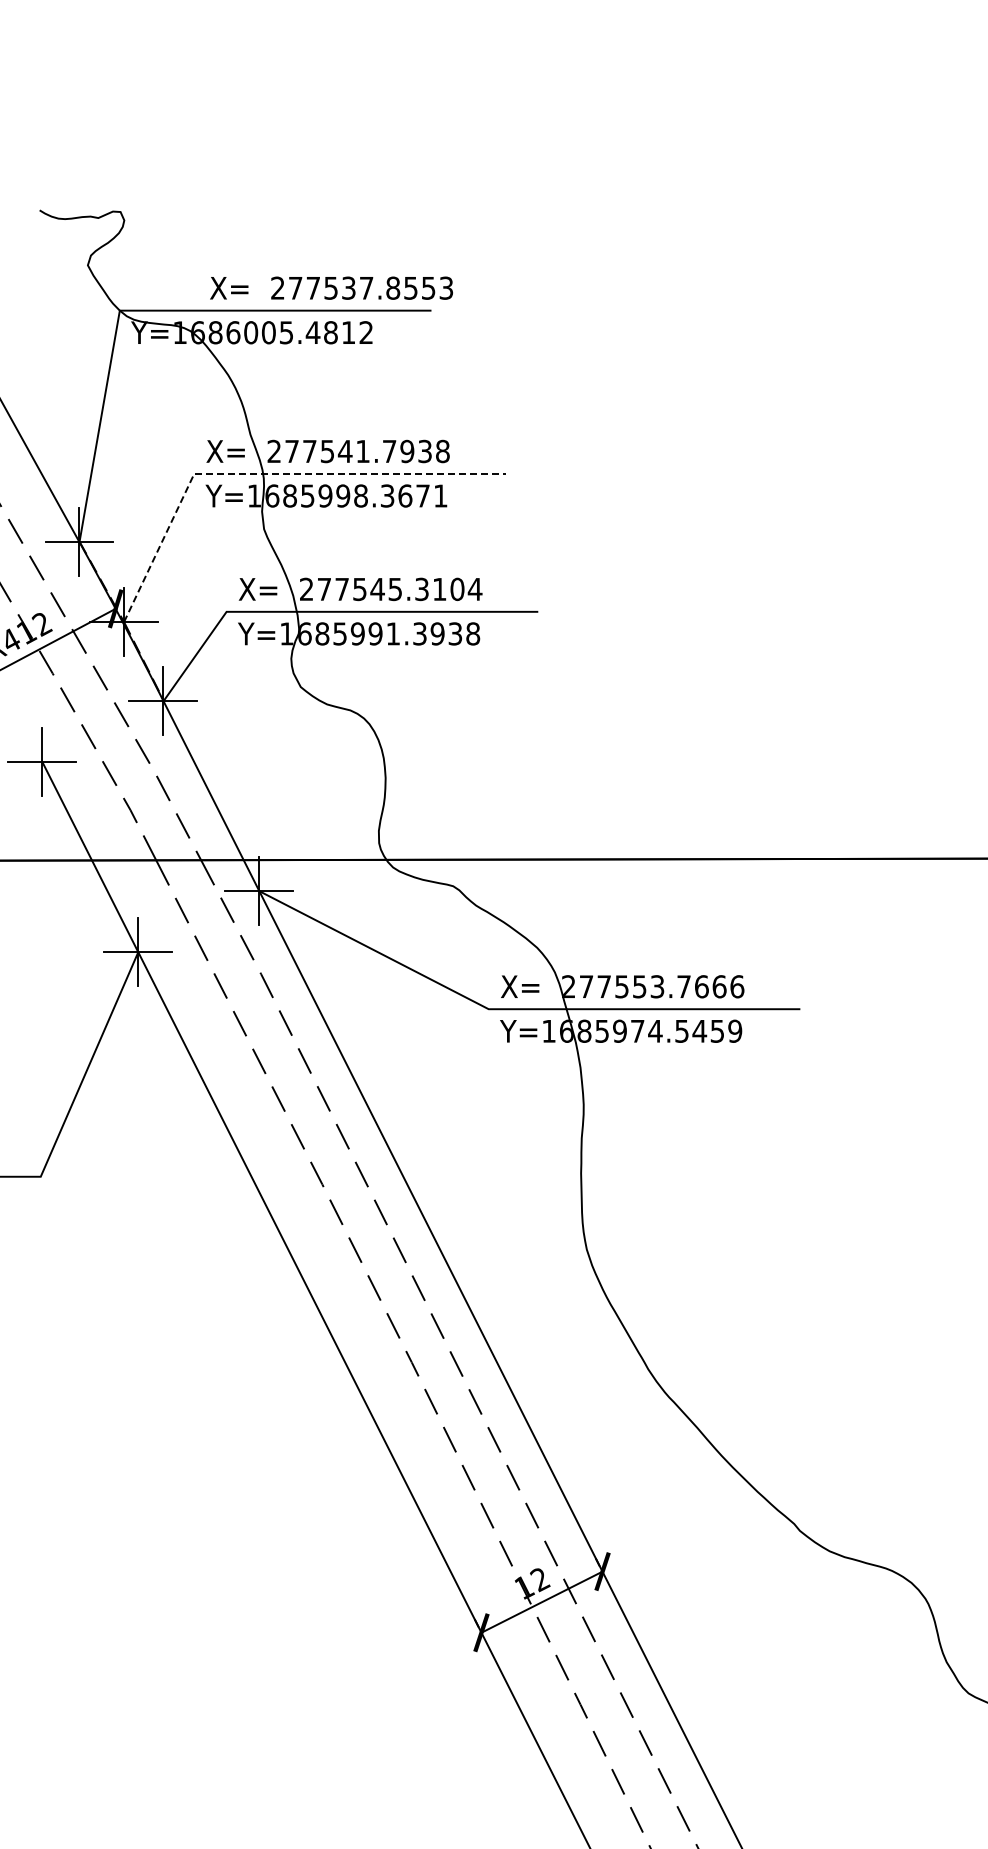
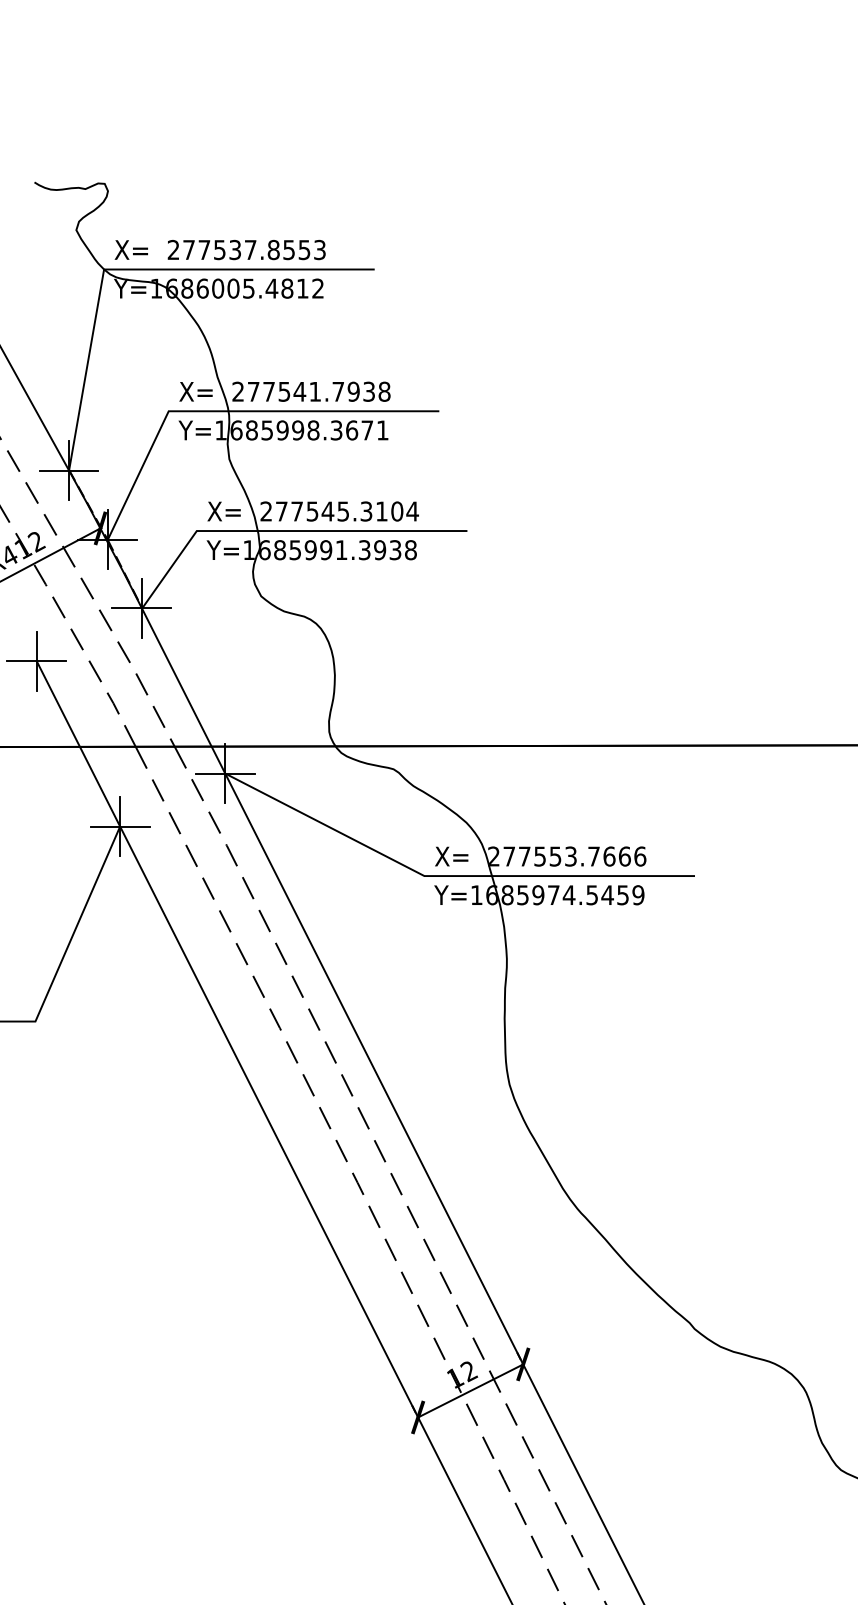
text: (331, 287) -> (220, 249), moved
line: (268, 473) -> (233, 410), dashed -> solid

